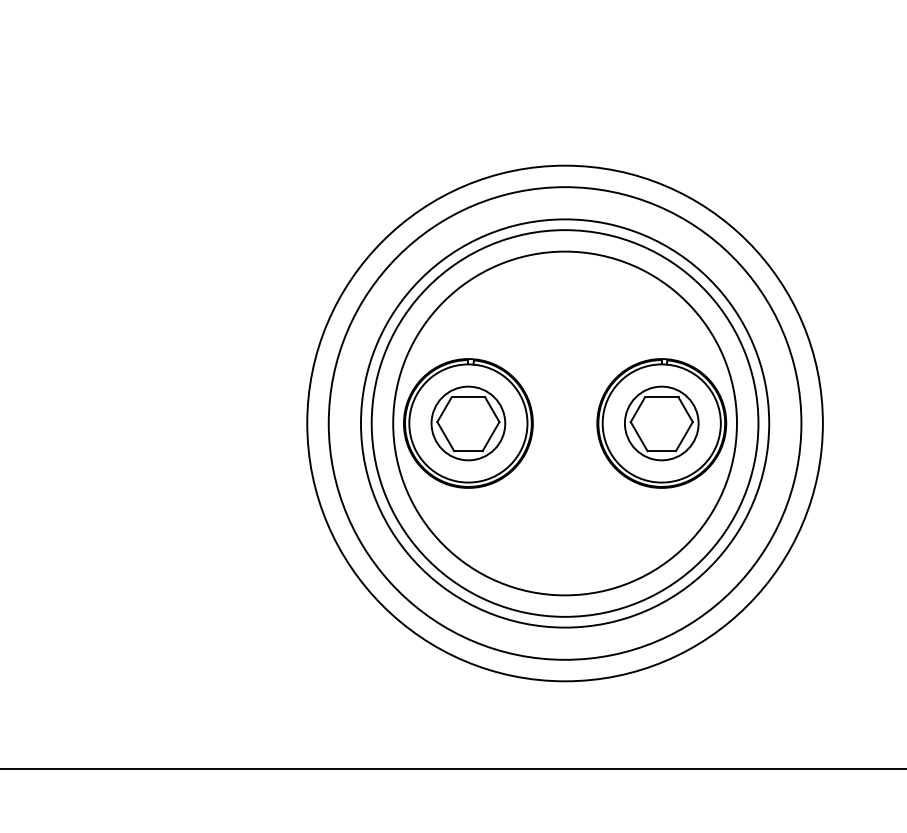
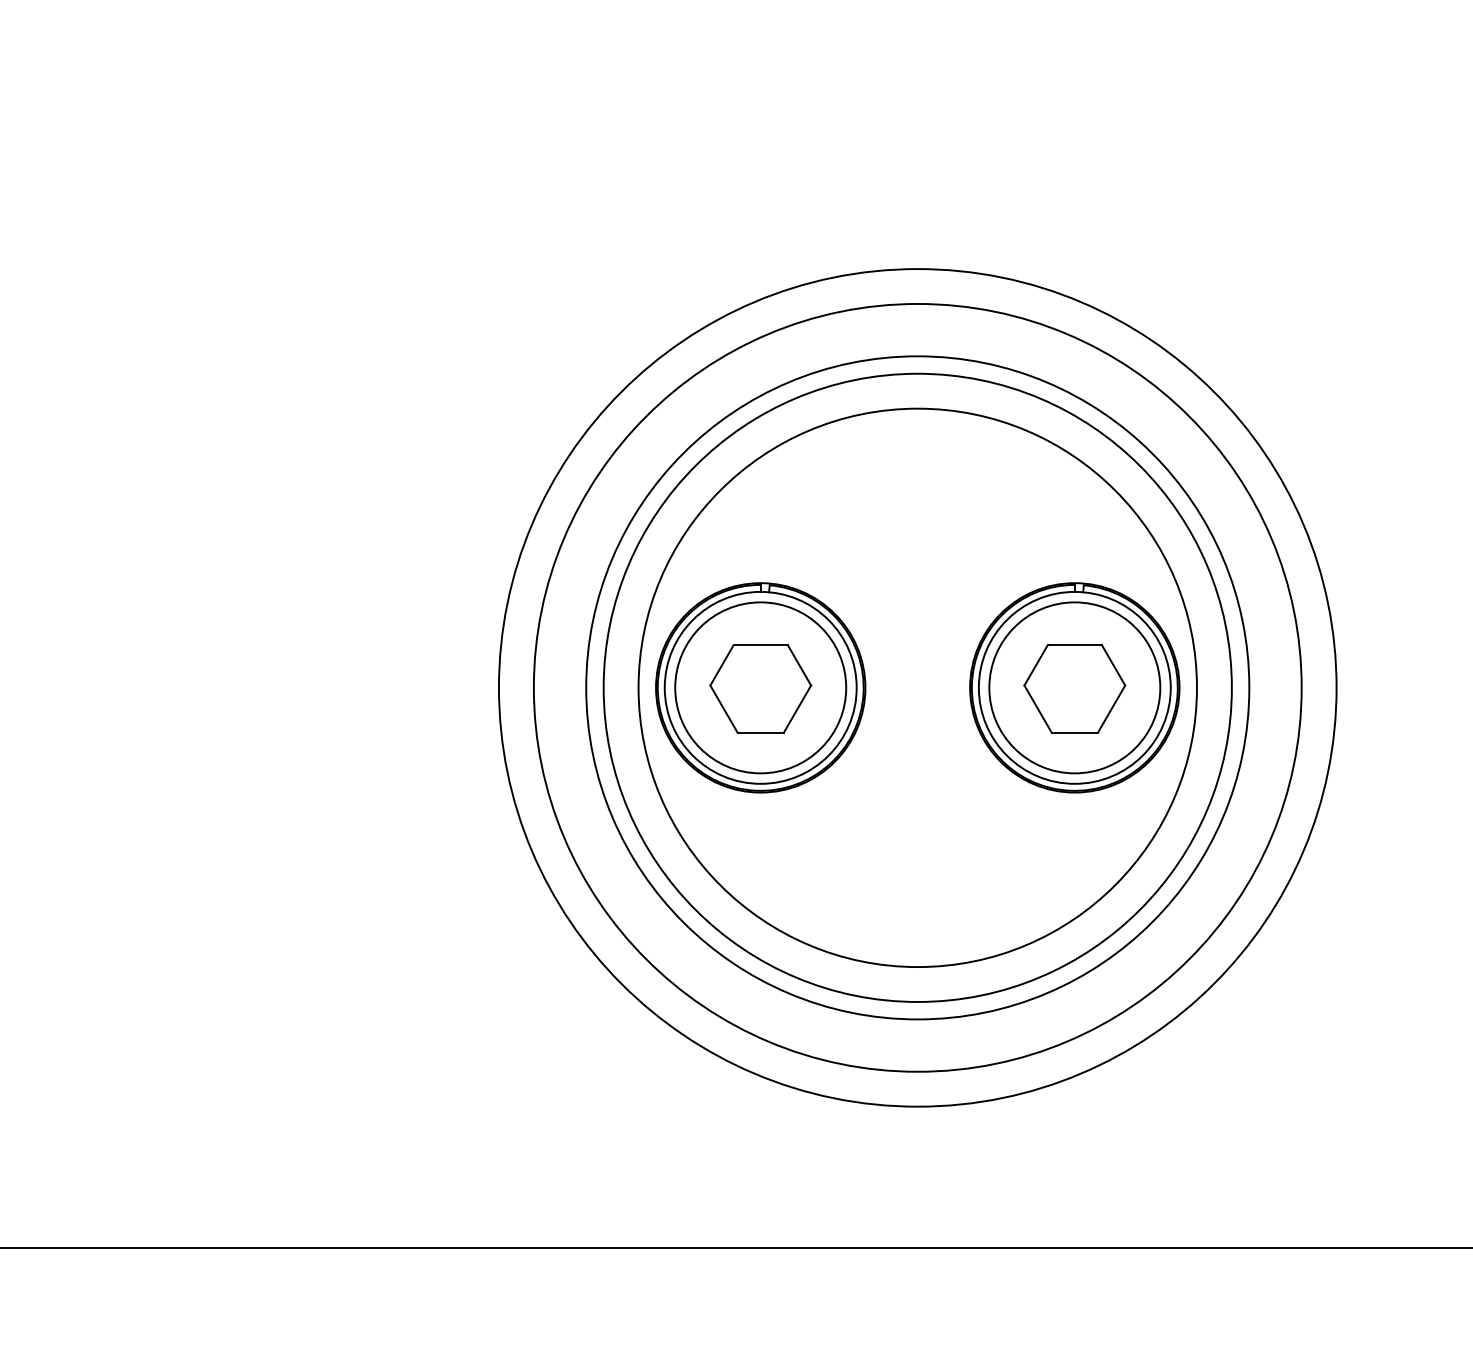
circle: (468, 423) -> (760, 687), size x1.43
circle: (661, 423) -> (1074, 687), size x1.43

